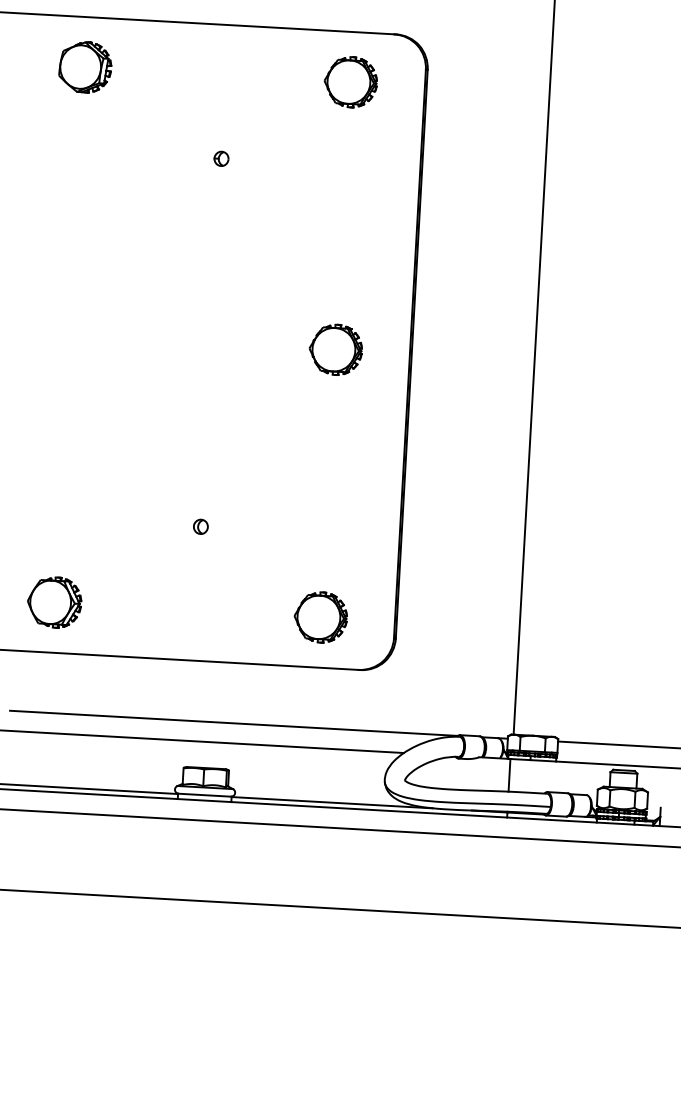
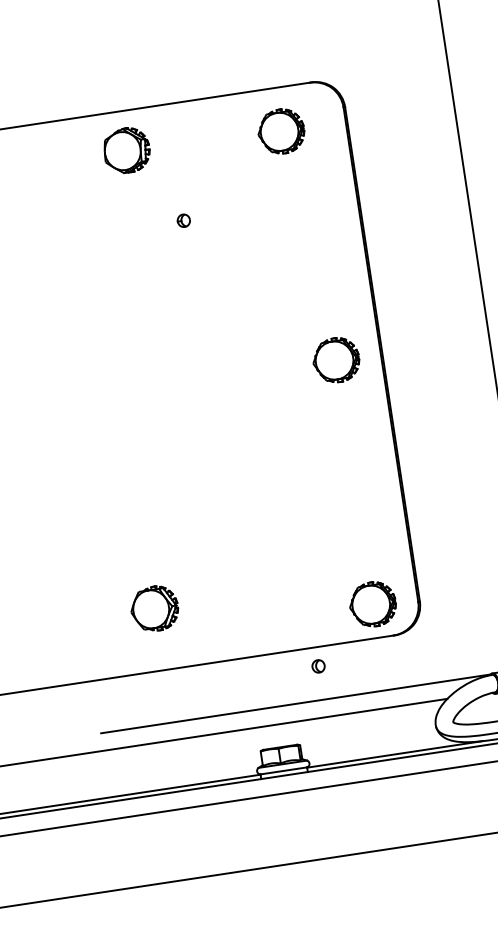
part: (85, 67) -> (127, 150), moved
part: (335, 349) -> (335, 360), moved
part: (200, 526) -> (318, 666), moved
part: (54, 602) -> (154, 608), moved
part: (320, 617) -> (372, 604), moved

